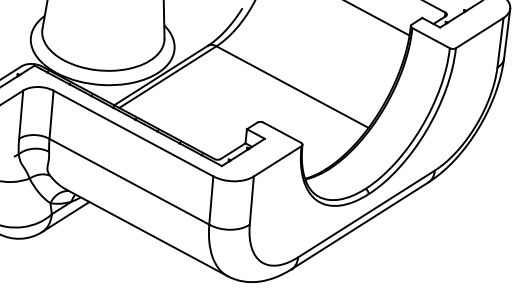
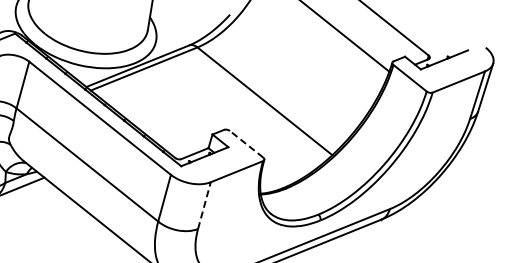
line: (281, 132) -> (245, 143), solid -> dashed
line: (251, 200) -> (204, 205), solid -> dashed

